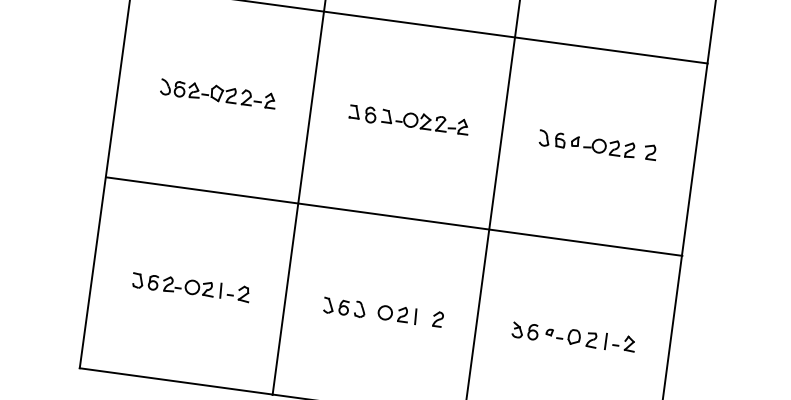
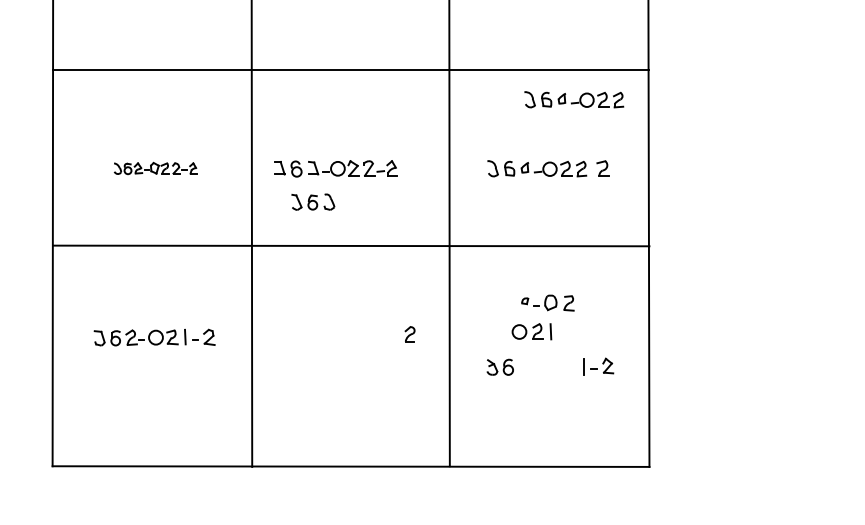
part: (632, 81) -> (574, 99), added
part: (218, 93) -> (155, 168), size x0.7
part: (408, 119) -> (335, 168), moved
line: (394, 216) -> (351, 245), moved
part: (191, 287) -> (154, 337), moved
part: (344, 306) -> (313, 201), moved
part: (397, 313) -> (531, 331), moved
part: (437, 319) -> (409, 334), moved
part: (571, 336) -> (547, 302), moved

